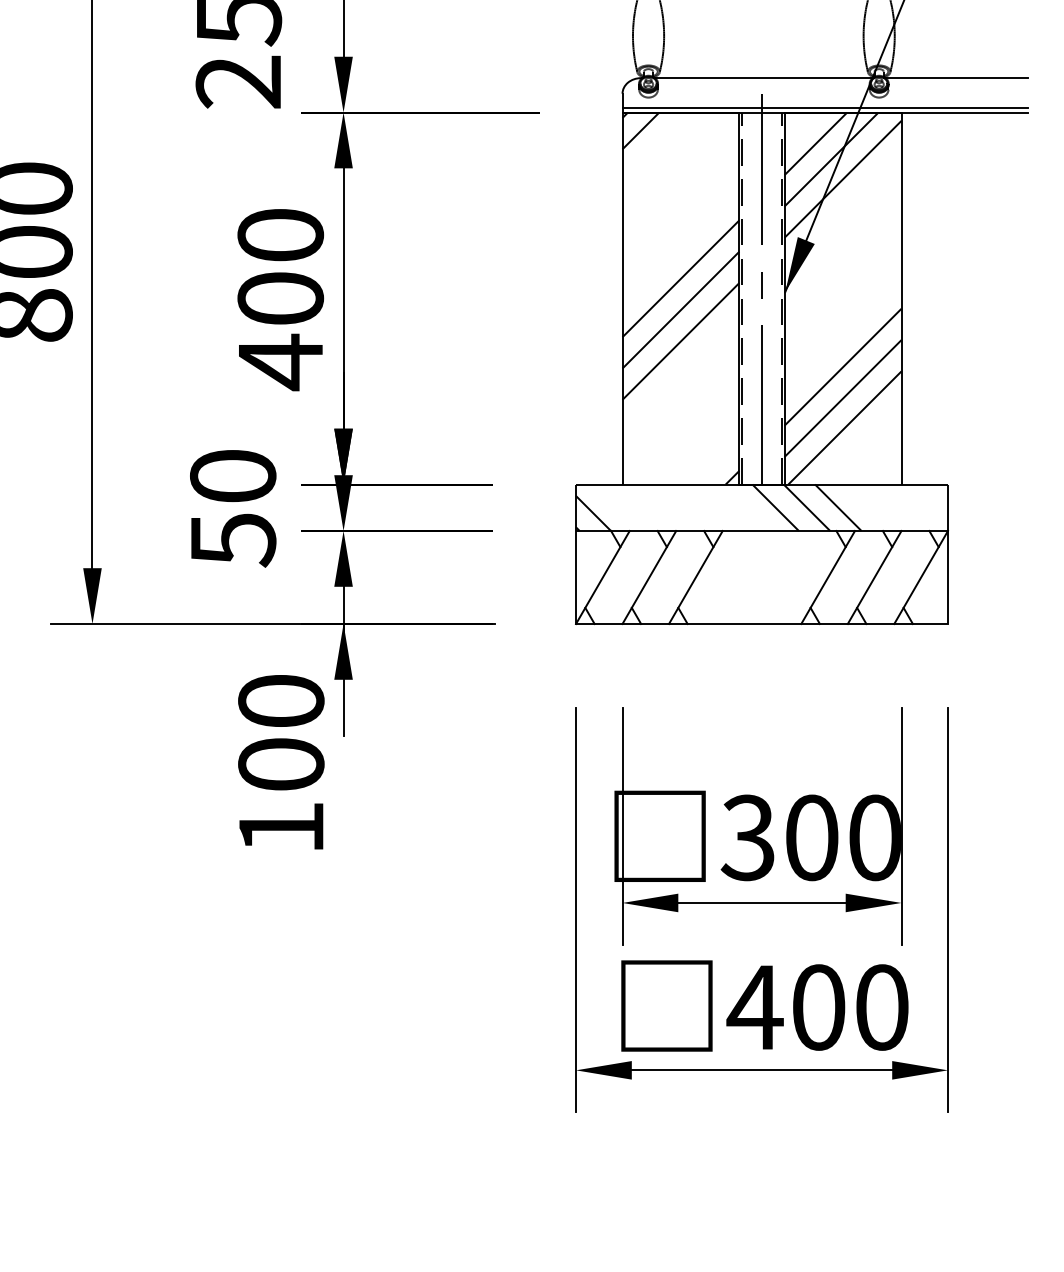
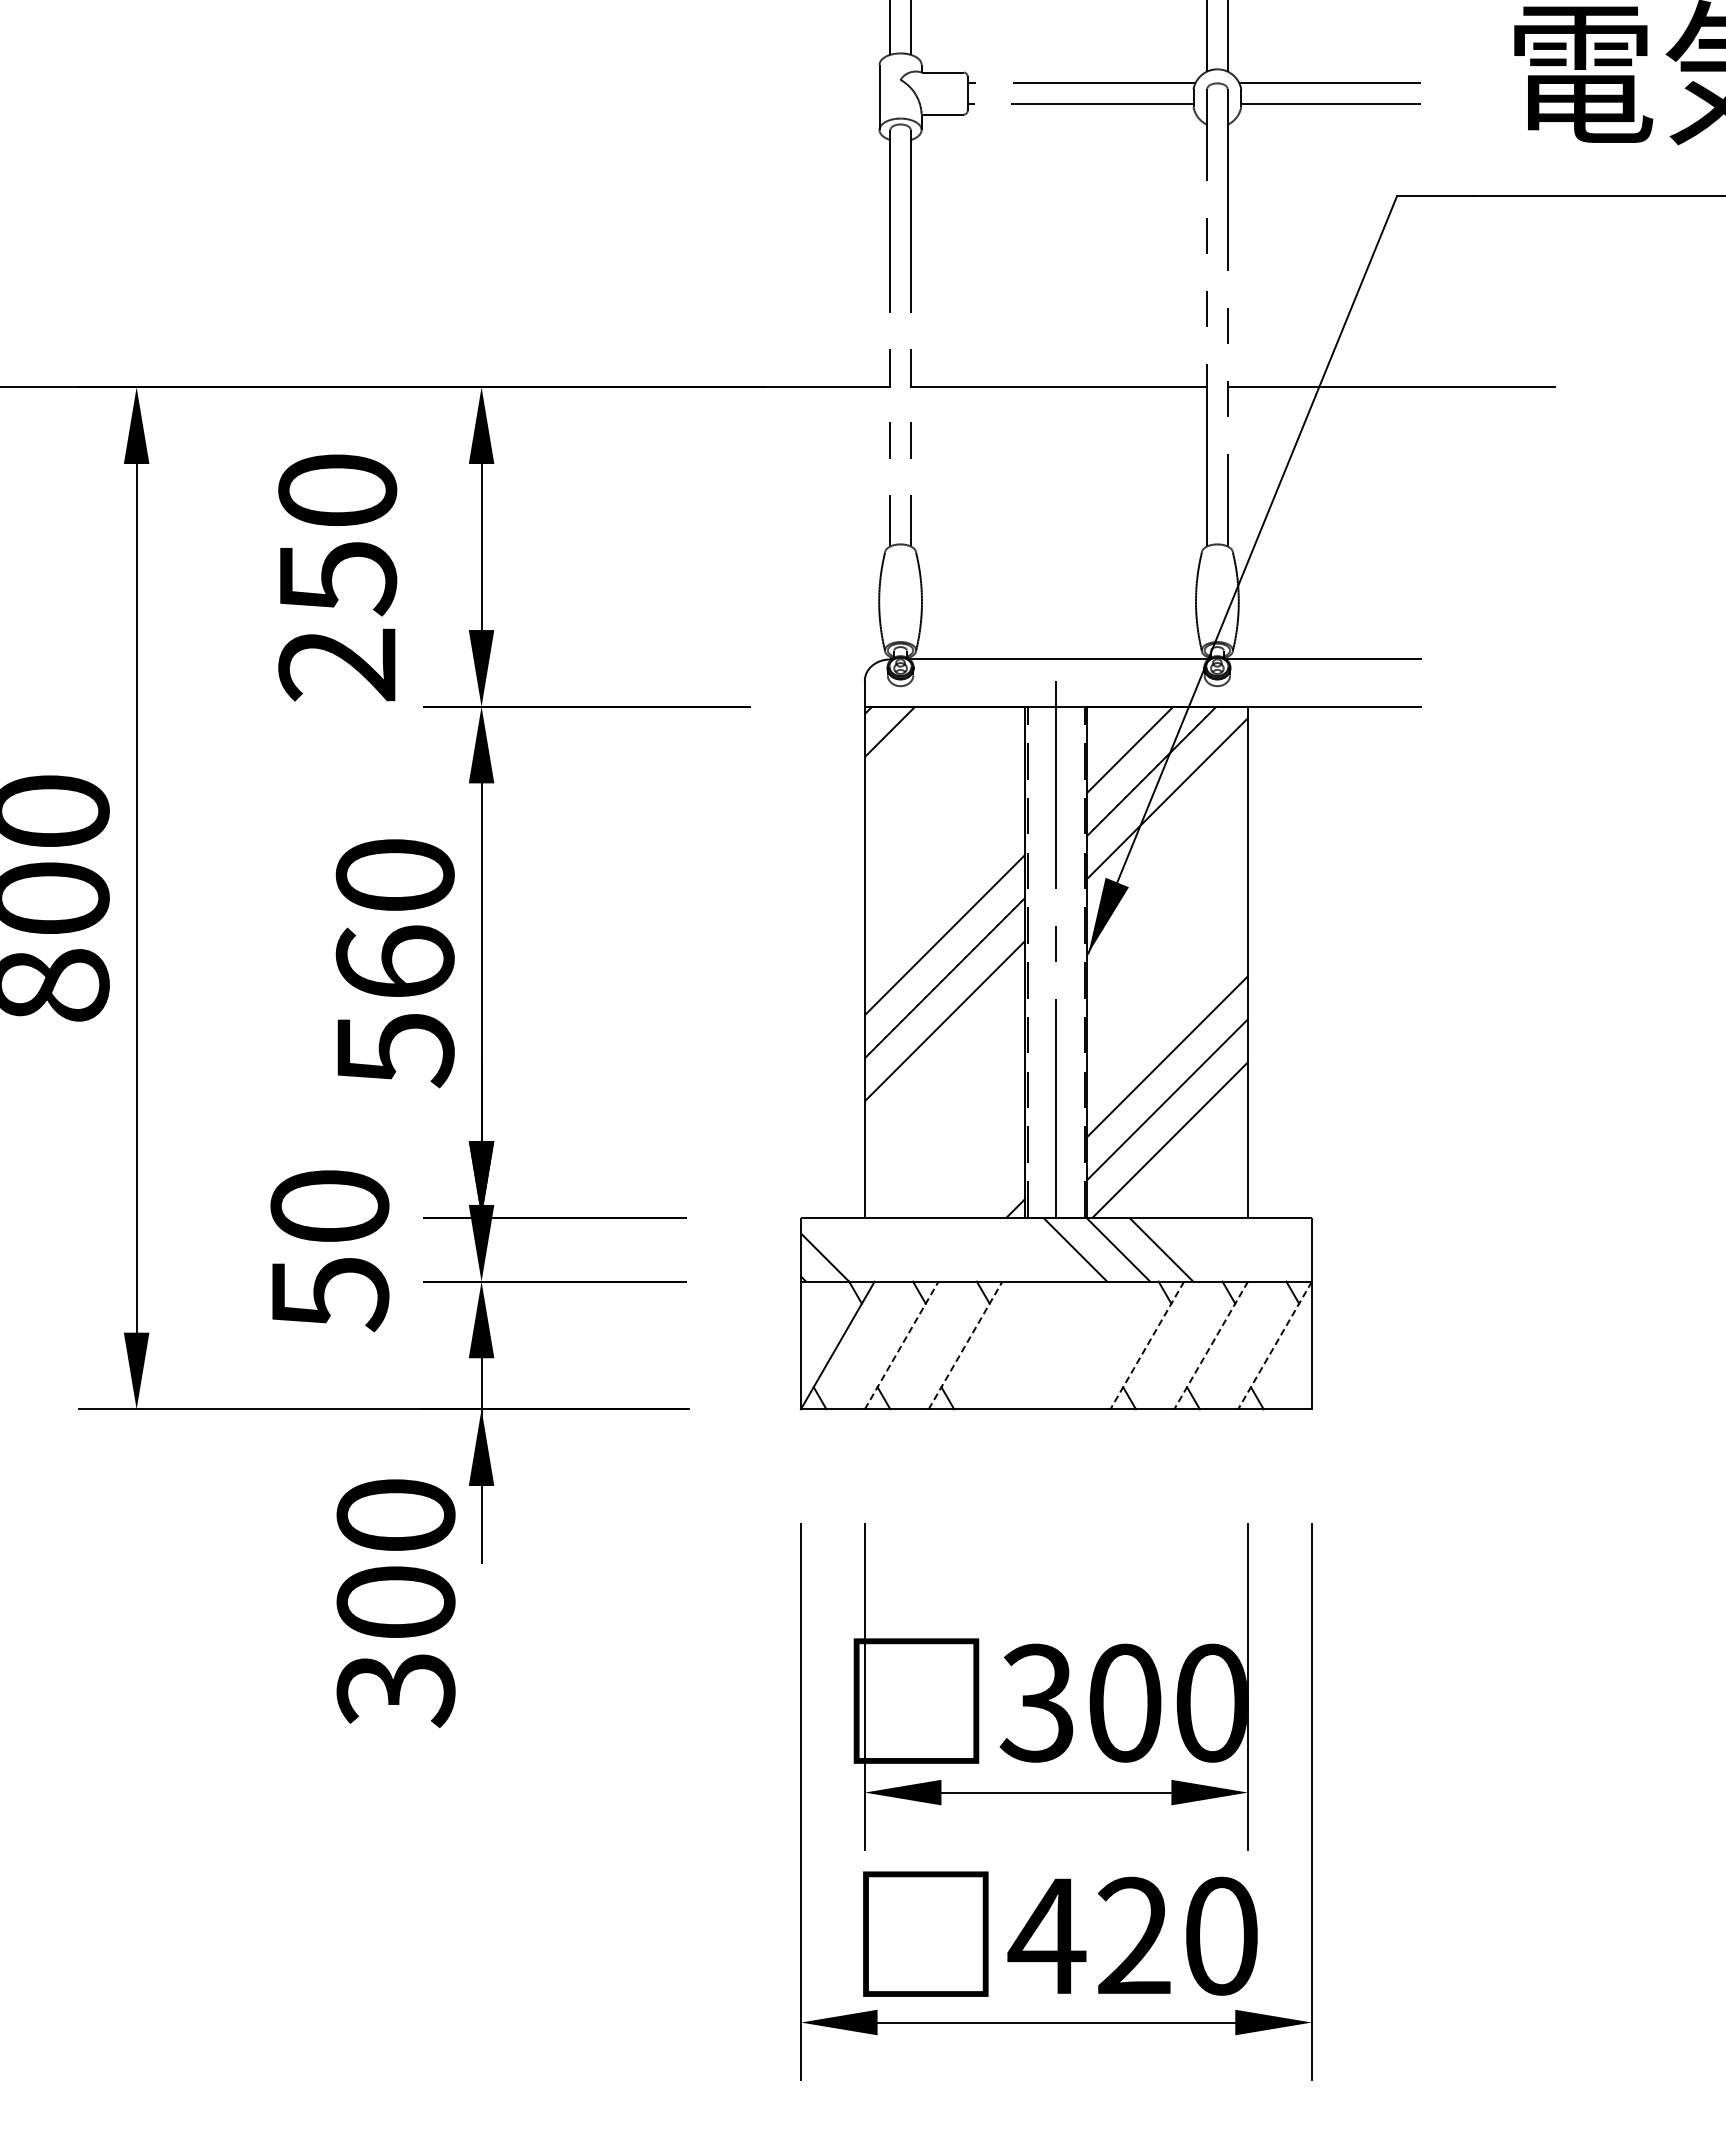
line: (824, 108) -> (1142, 700), removed
text: (280, 331) -> (394, 1007), 400 -> 560
line: (649, 577) -> (901, 1345), solid -> dashed
line: (695, 577) -> (965, 1345), solid -> dashed
line: (828, 577) -> (1147, 1345), solid -> dashed
line: (874, 577) -> (1211, 1345), solid -> dashed
line: (921, 577) -> (1275, 1345), solid -> dashed
text: (280, 829) -> (395, 1691), 100 -> 300
text: (818, 1006) -> (1133, 1935), 400 -> 420

